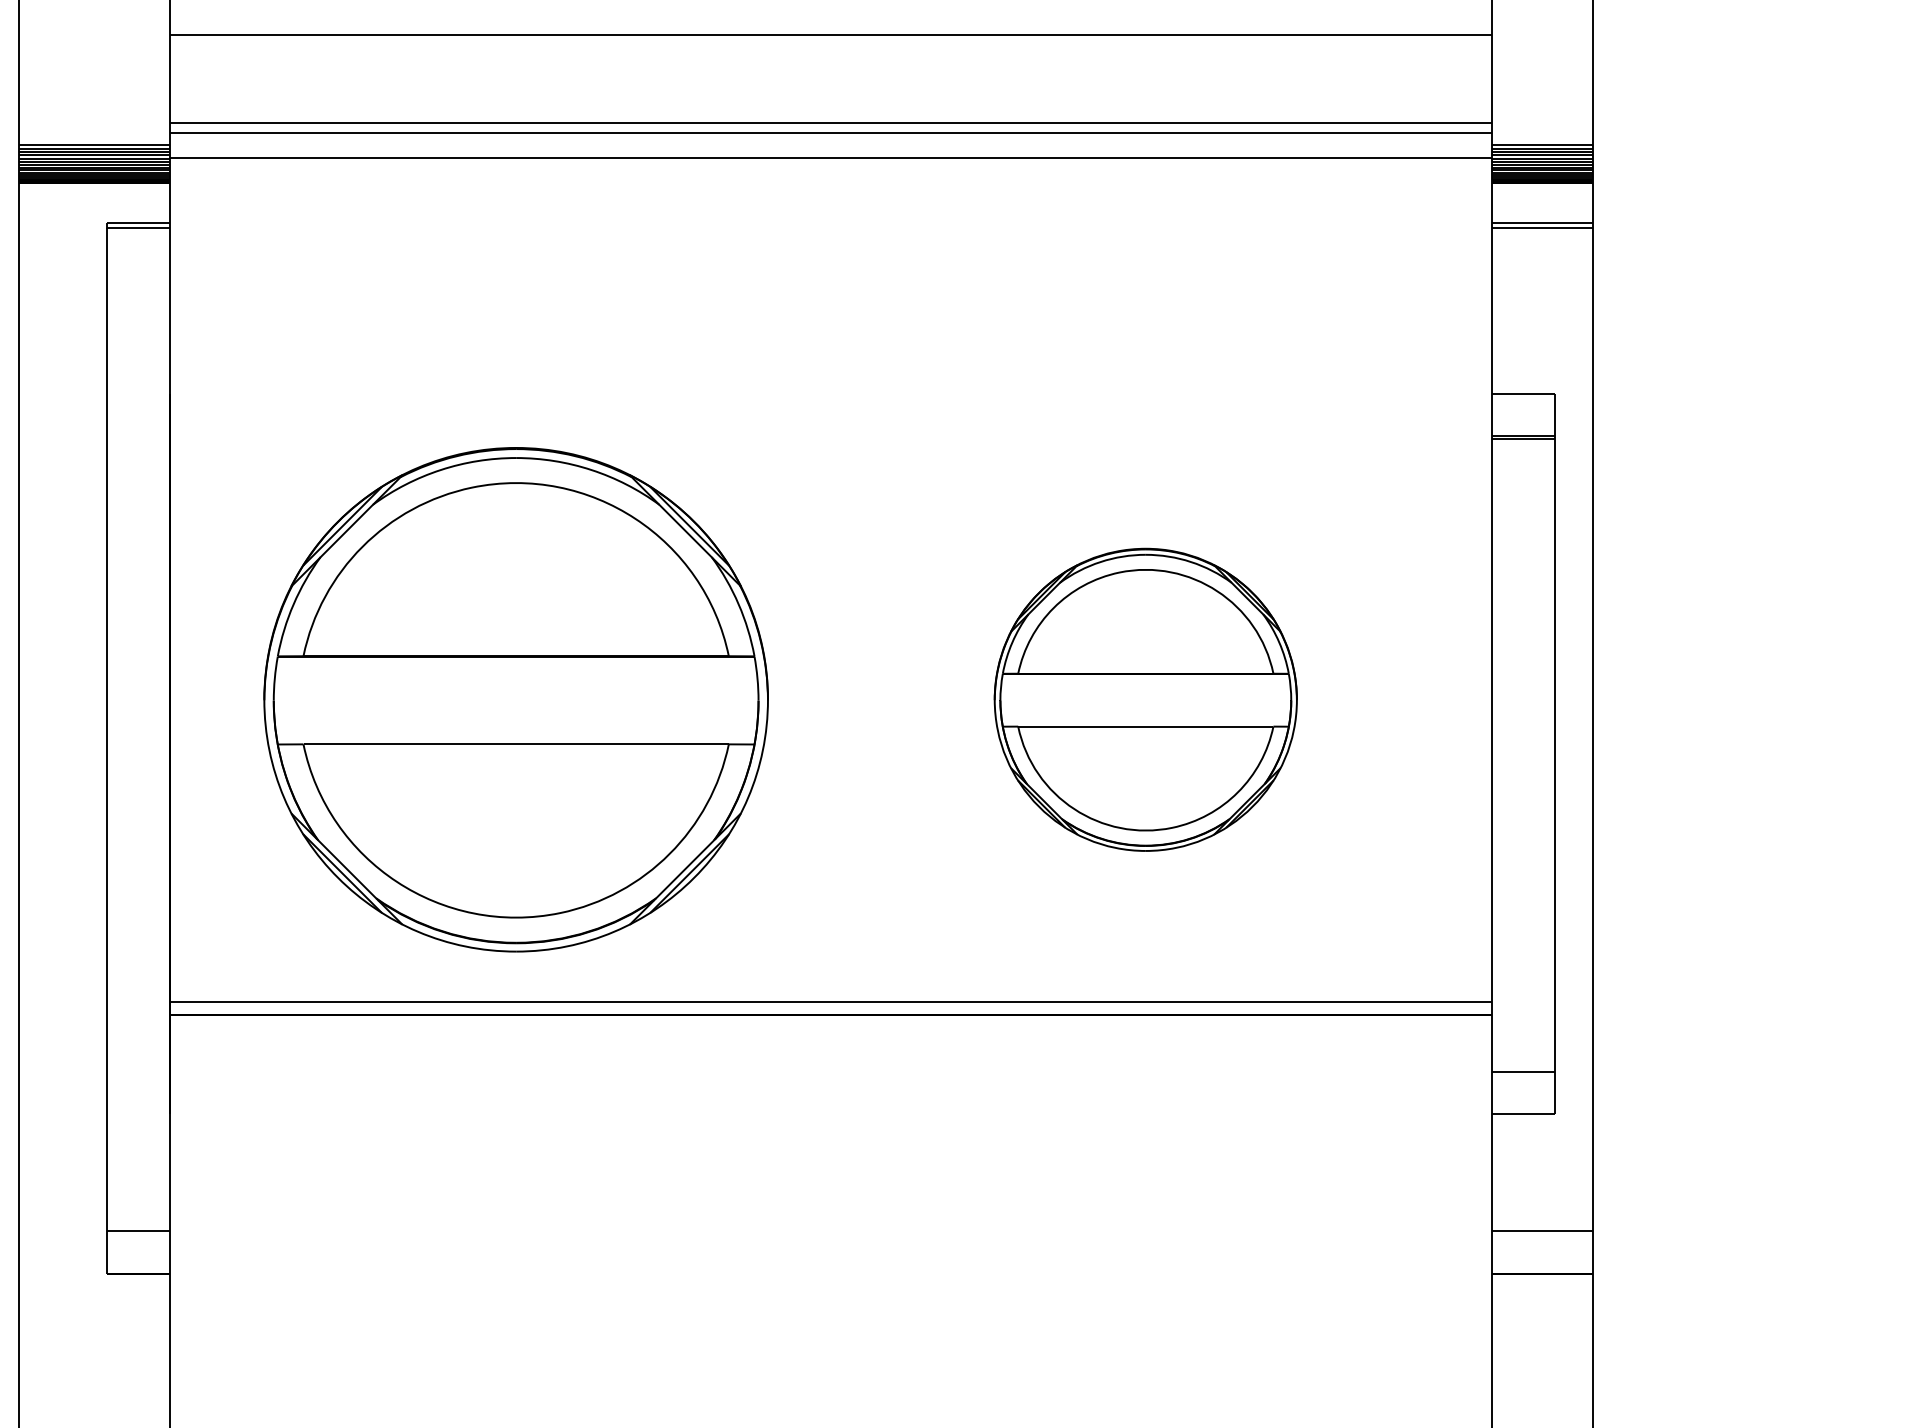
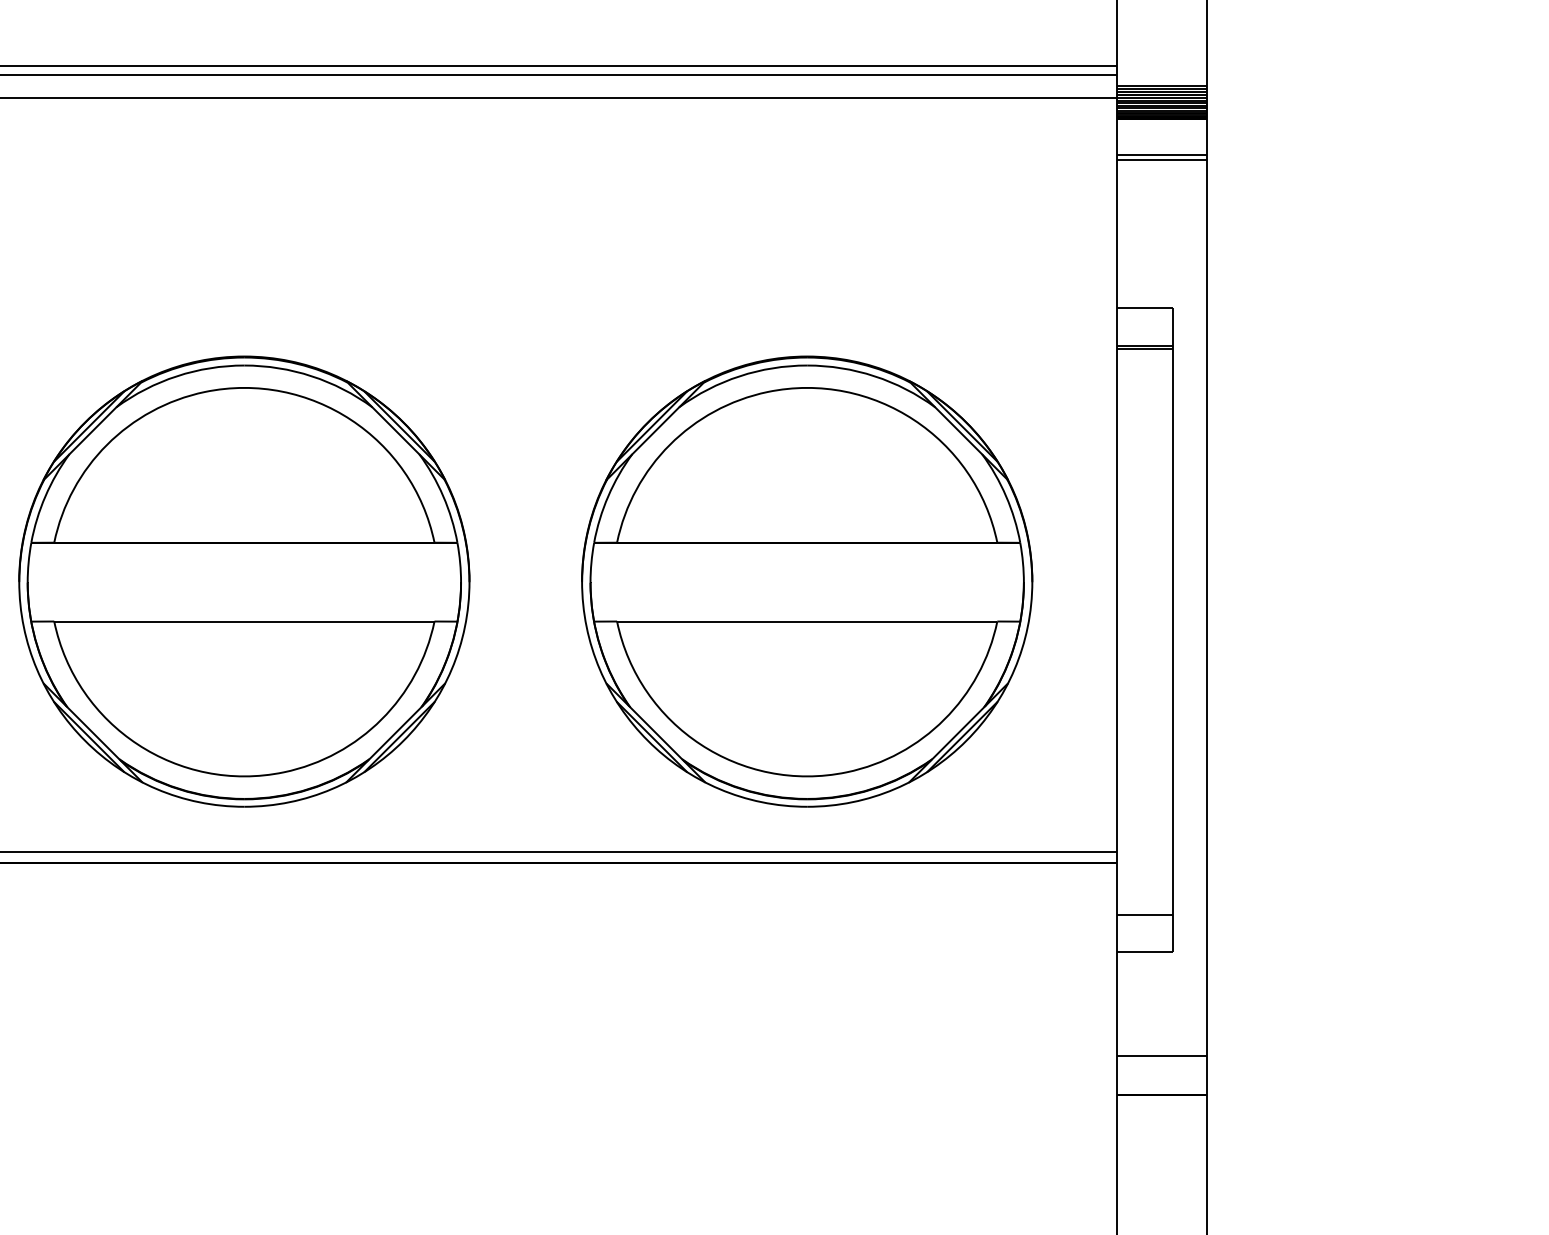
part: (1145, 699) -> (807, 581), size x1.67

